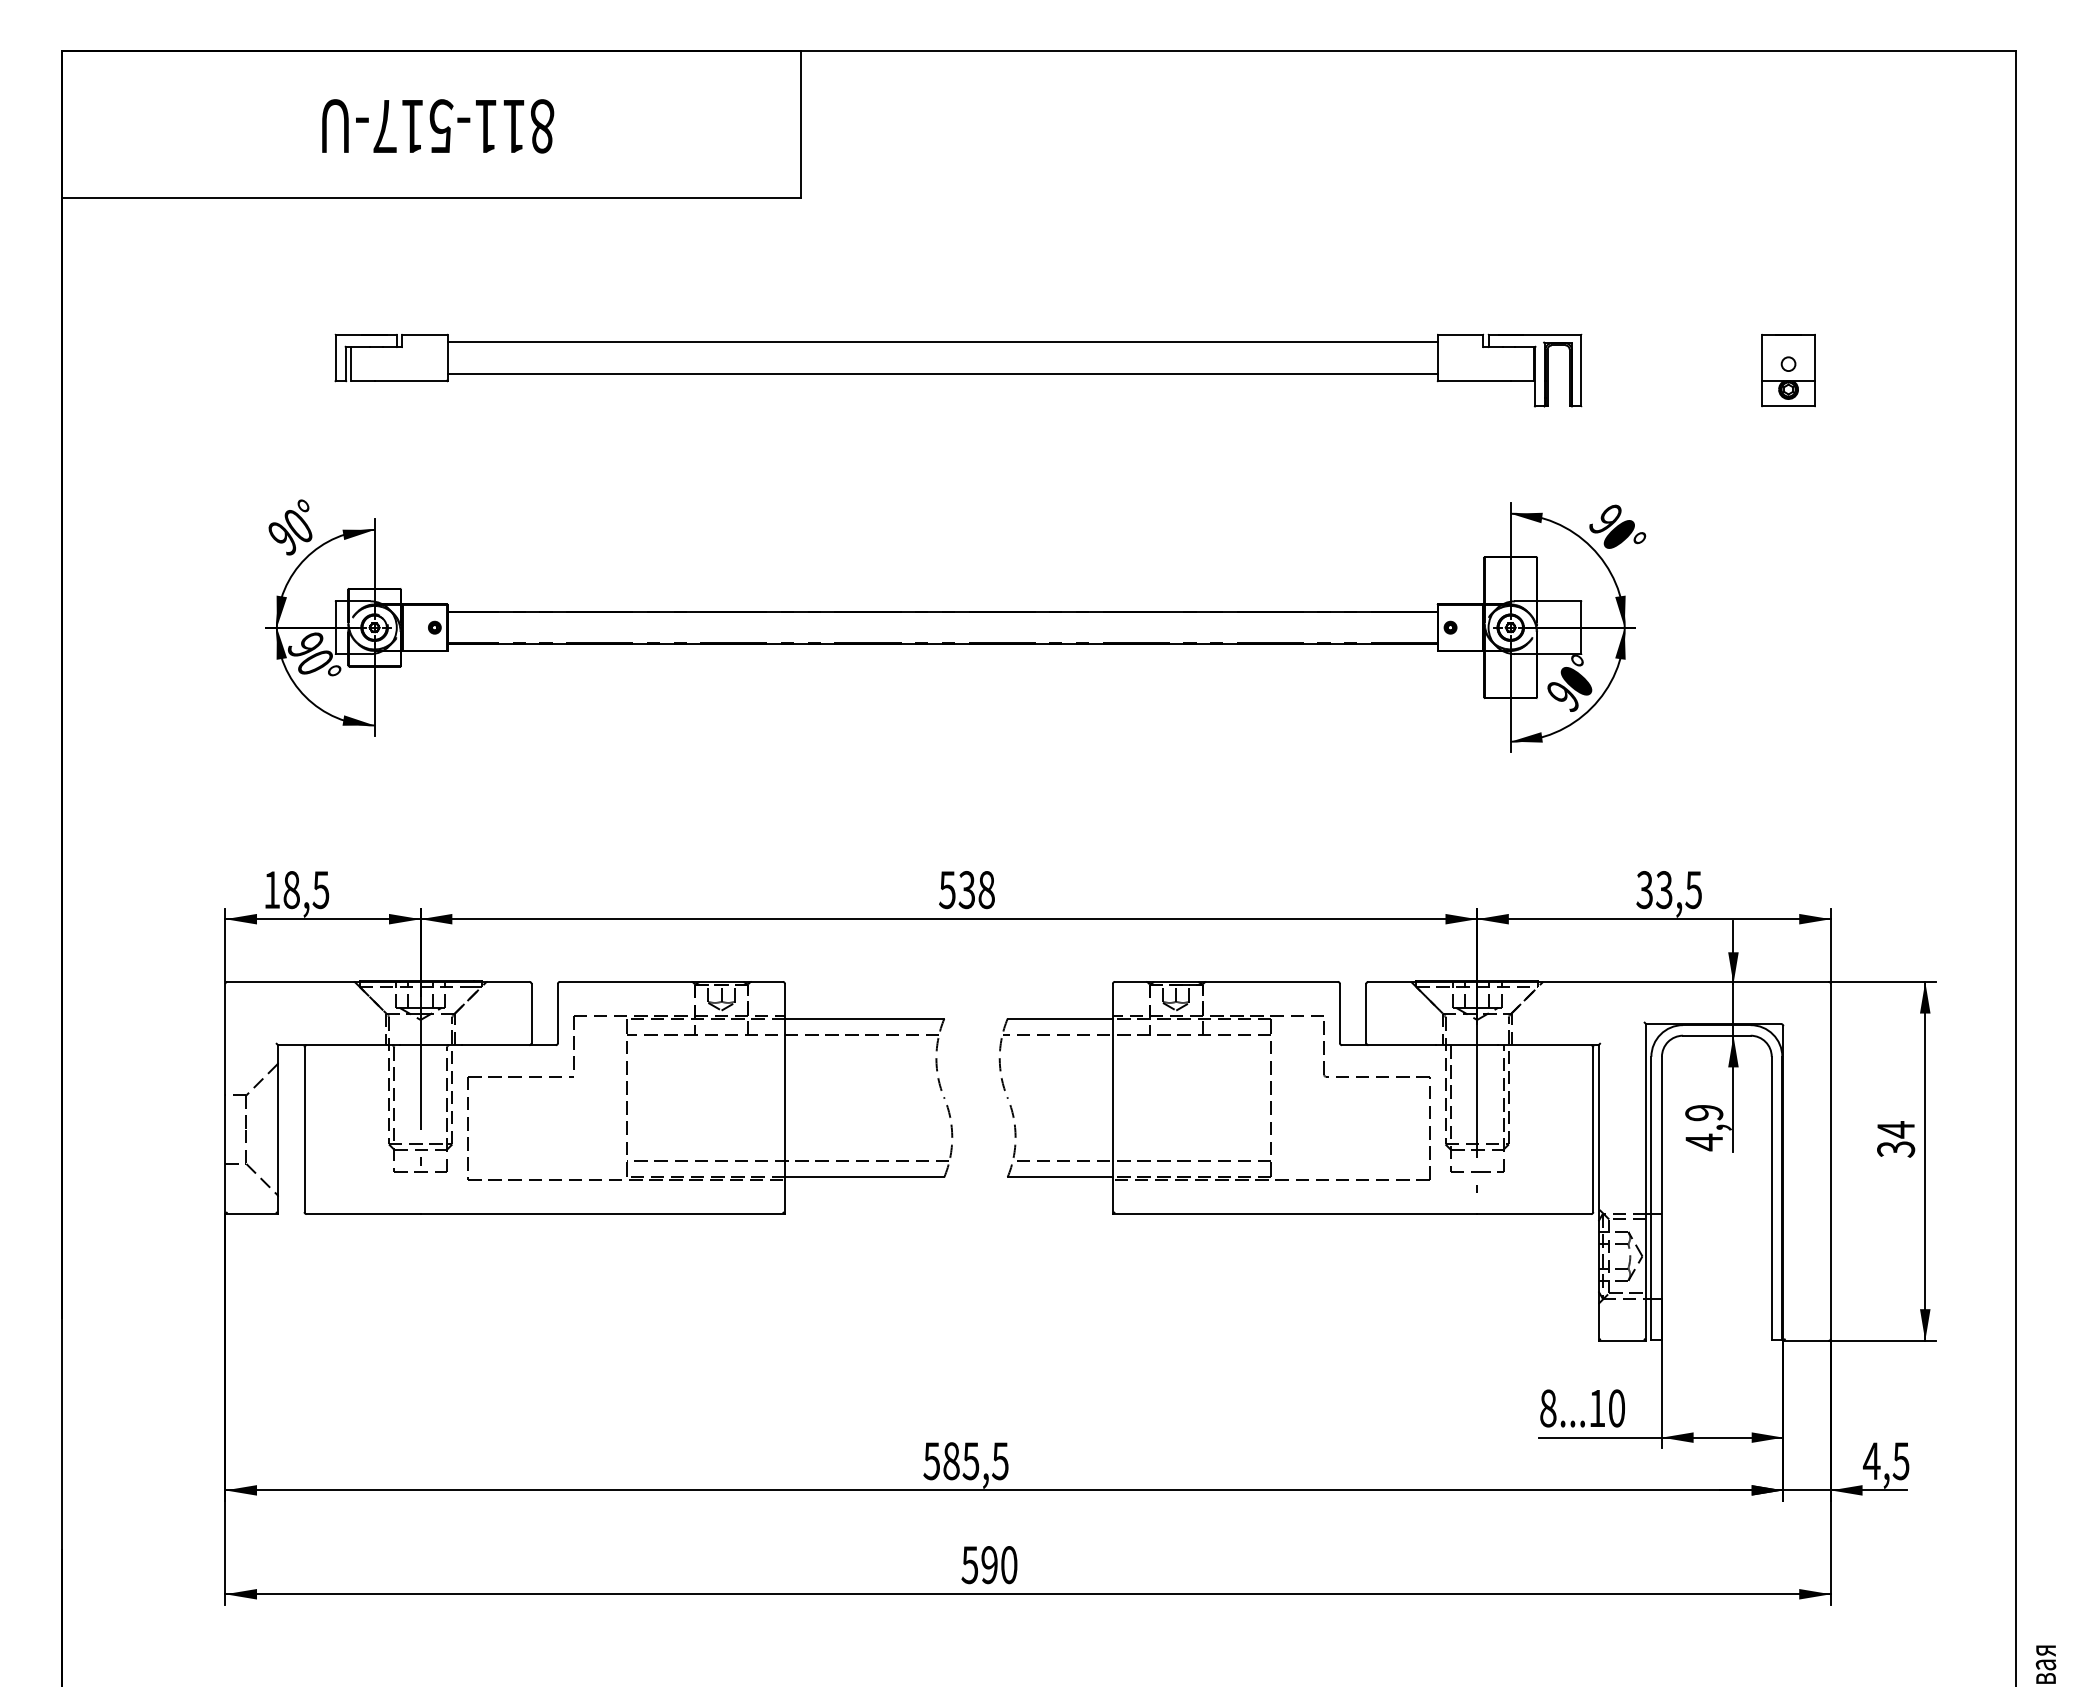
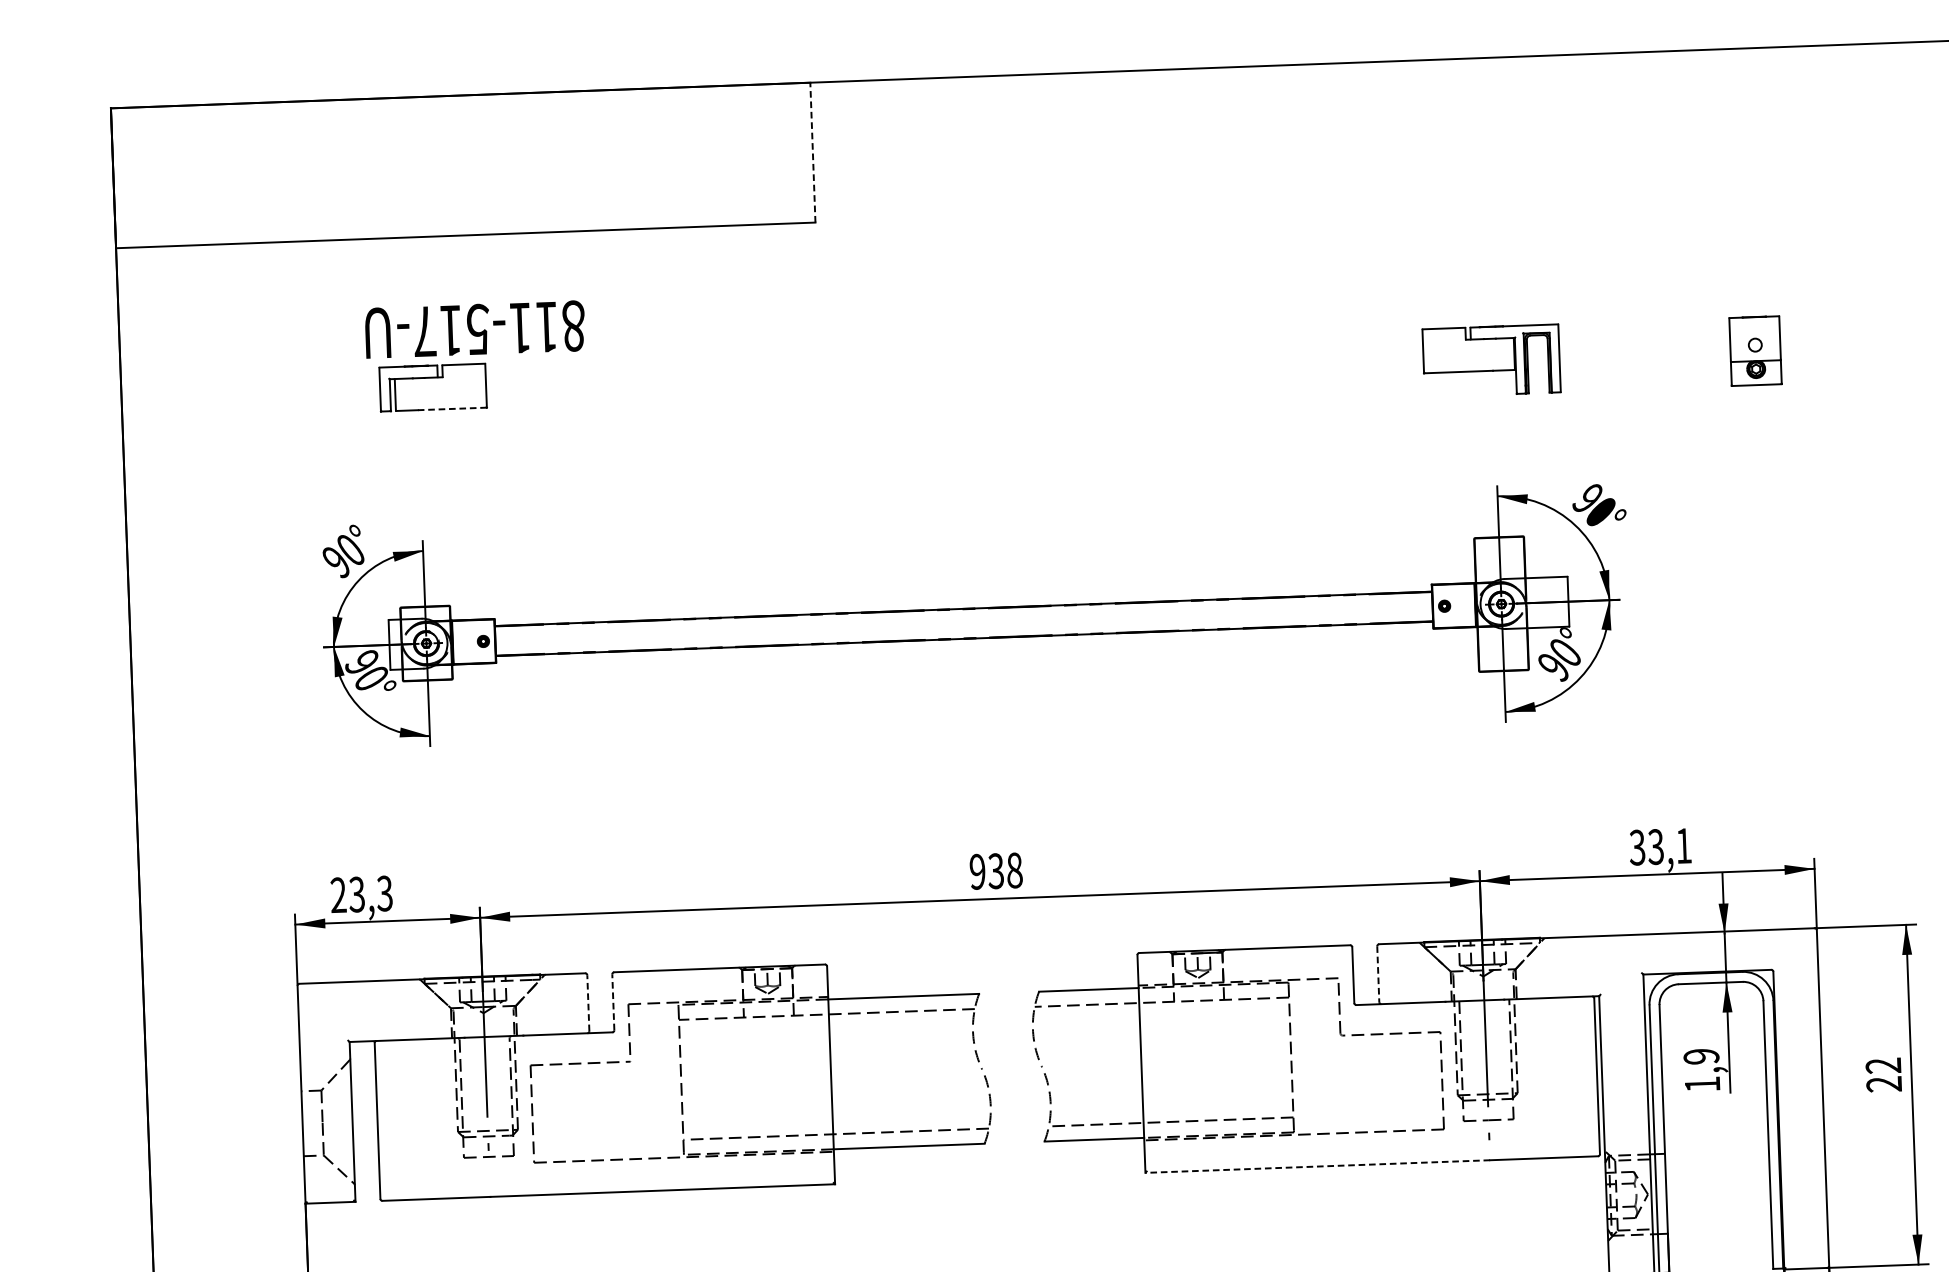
line: (801, 124) -> (812, 152), solid -> dashed
text: (438, 126) -> (475, 329), moved
line: (942, 342) -> (953, 353), removed
line: (942, 373) -> (955, 383), removed
line: (410, 381) -> (451, 409), solid -> dashed
text: (296, 889) -> (361, 894), 18,5 -> 23,3
text: (947, 890) -> (977, 872), 538 -> 938
text: (1693, 890) -> (1683, 846), 33,5 -> 33,1
line: (531, 1013) -> (588, 1003), solid -> dashed
line: (557, 1013) -> (612, 1002), solid -> dashed
line: (1366, 1013) -> (1378, 974), solid -> dashed
text: (1896, 1139) -> (1884, 1075), 34 -> 22
text: (1703, 1142) -> (1701, 1084), 4,9 -> 1,9
line: (1294, 1214) -> (1317, 1166), solid -> dashed

